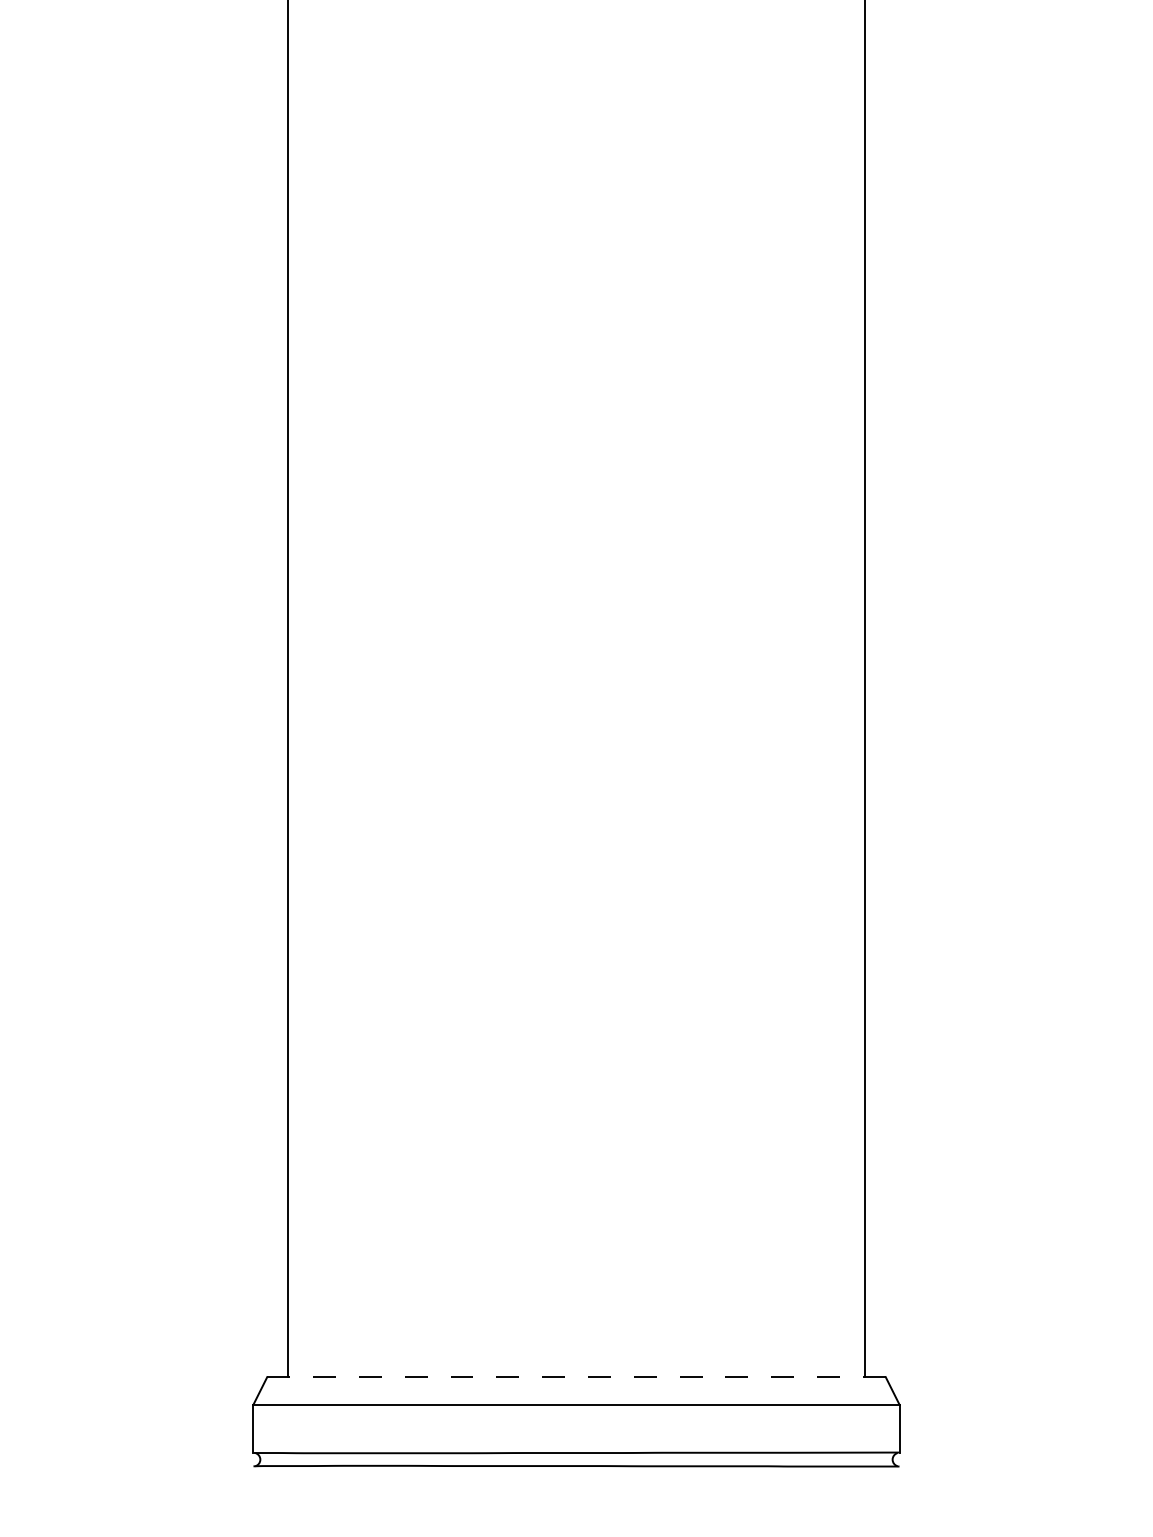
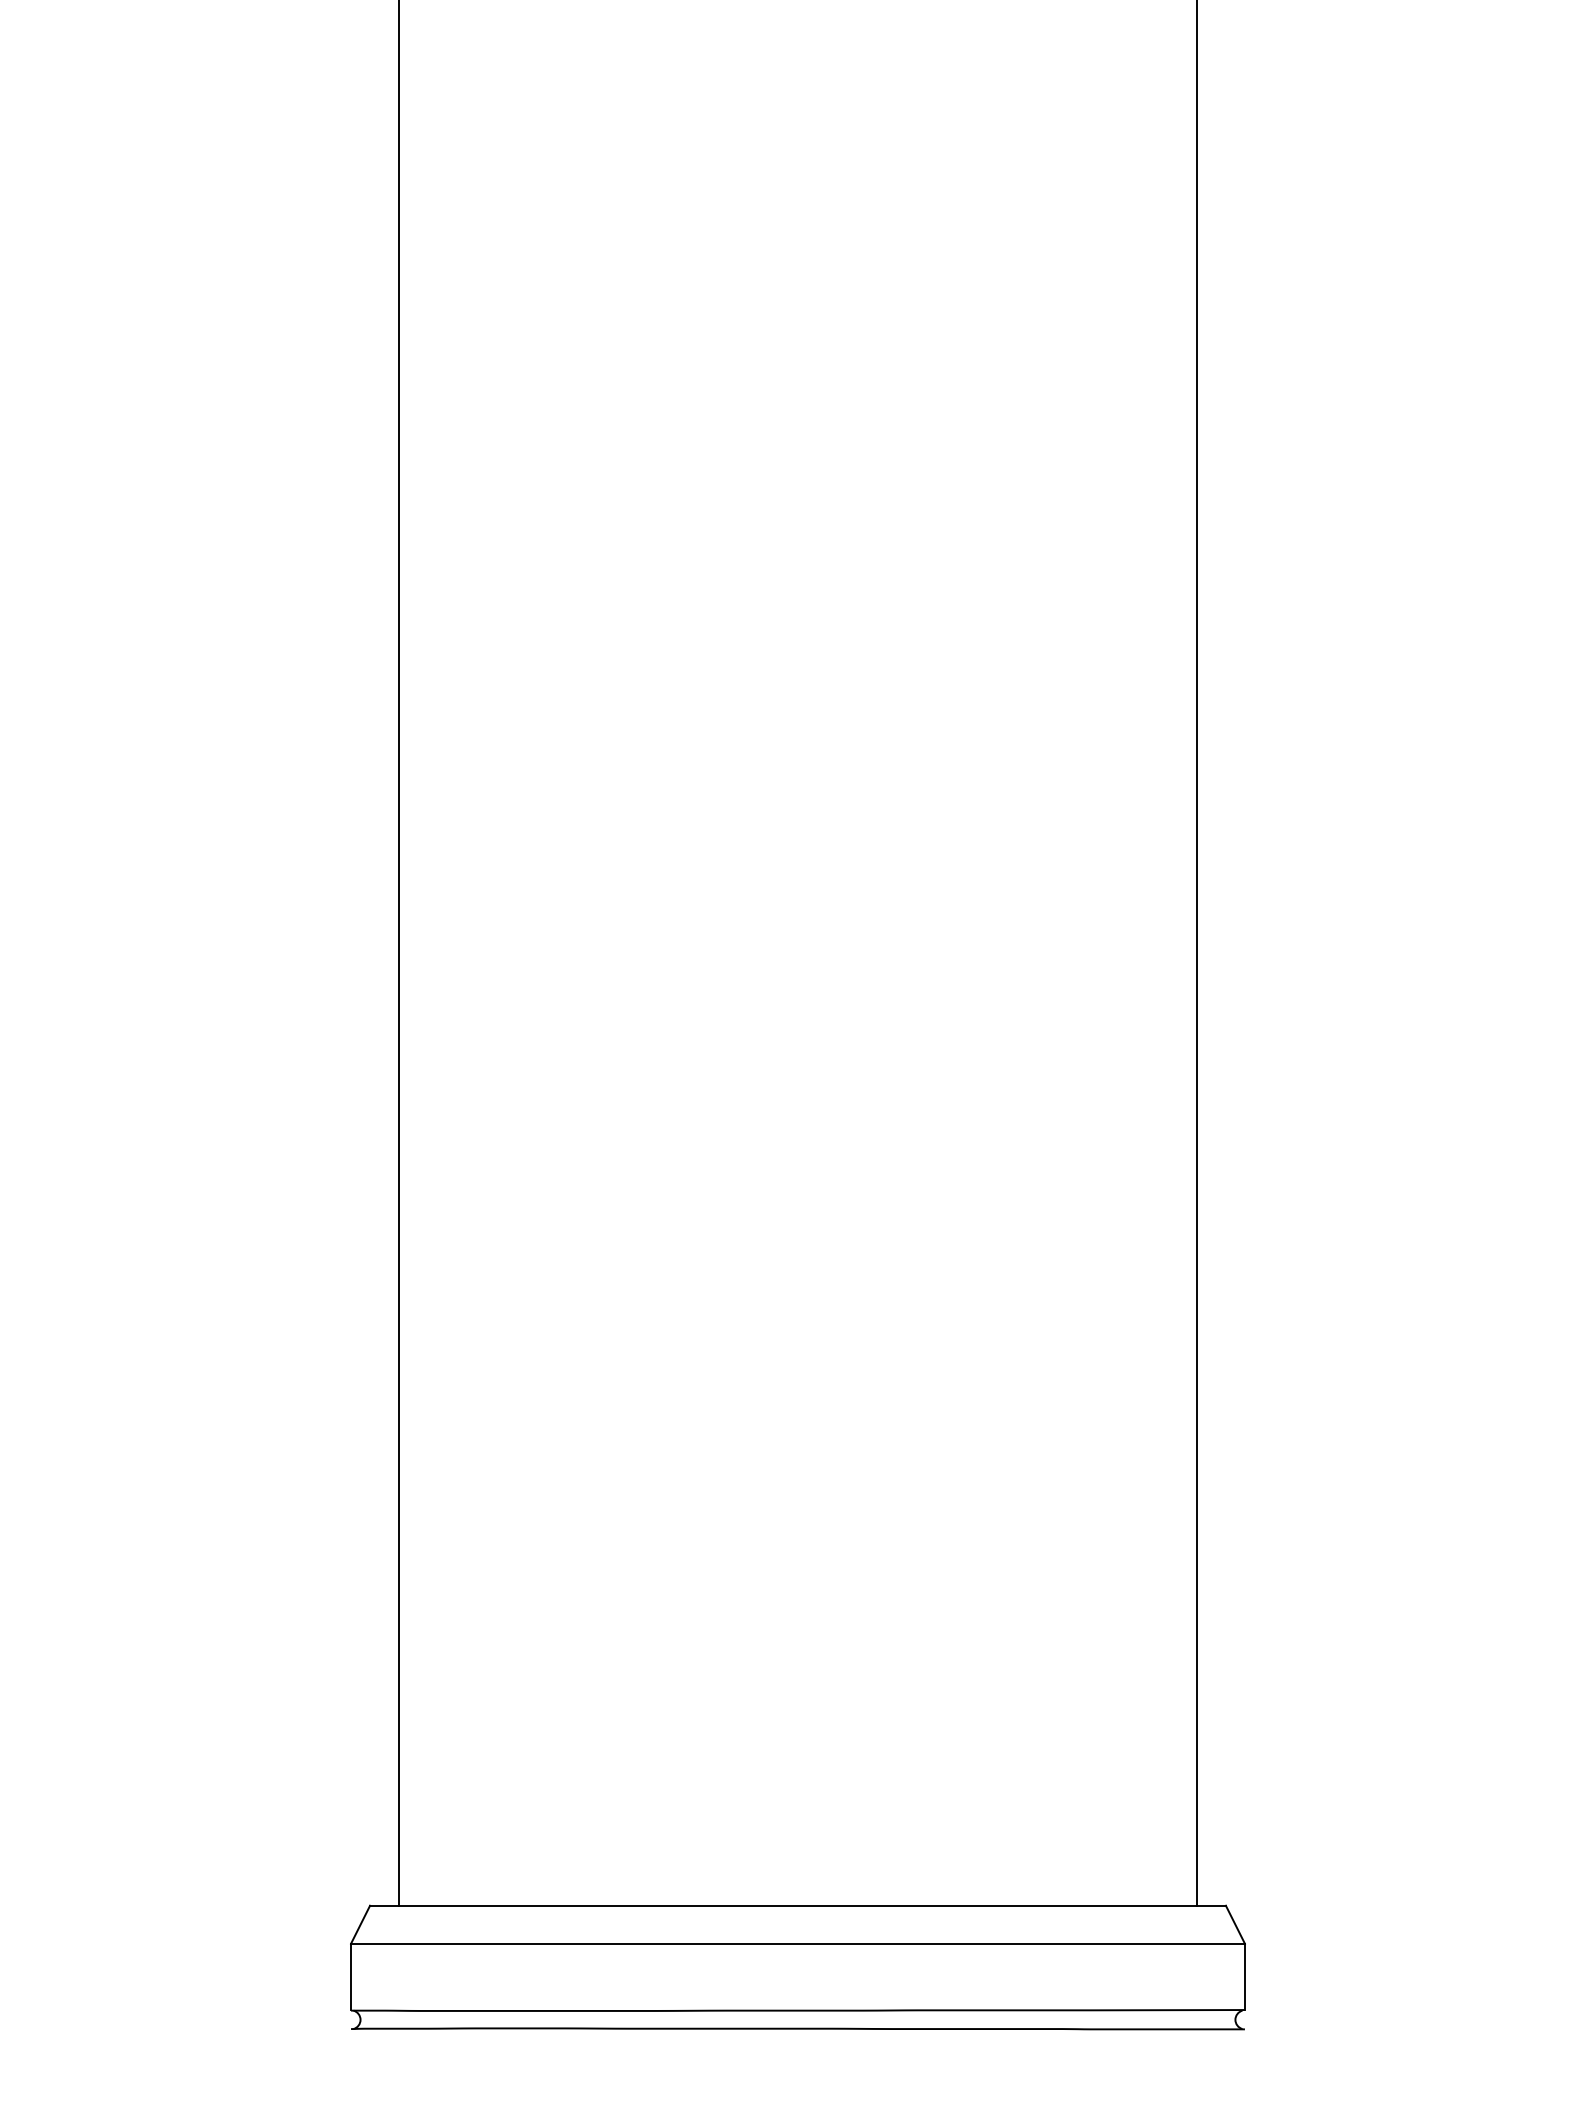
line: (576, 1377) -> (798, 1905), dashed -> solid

